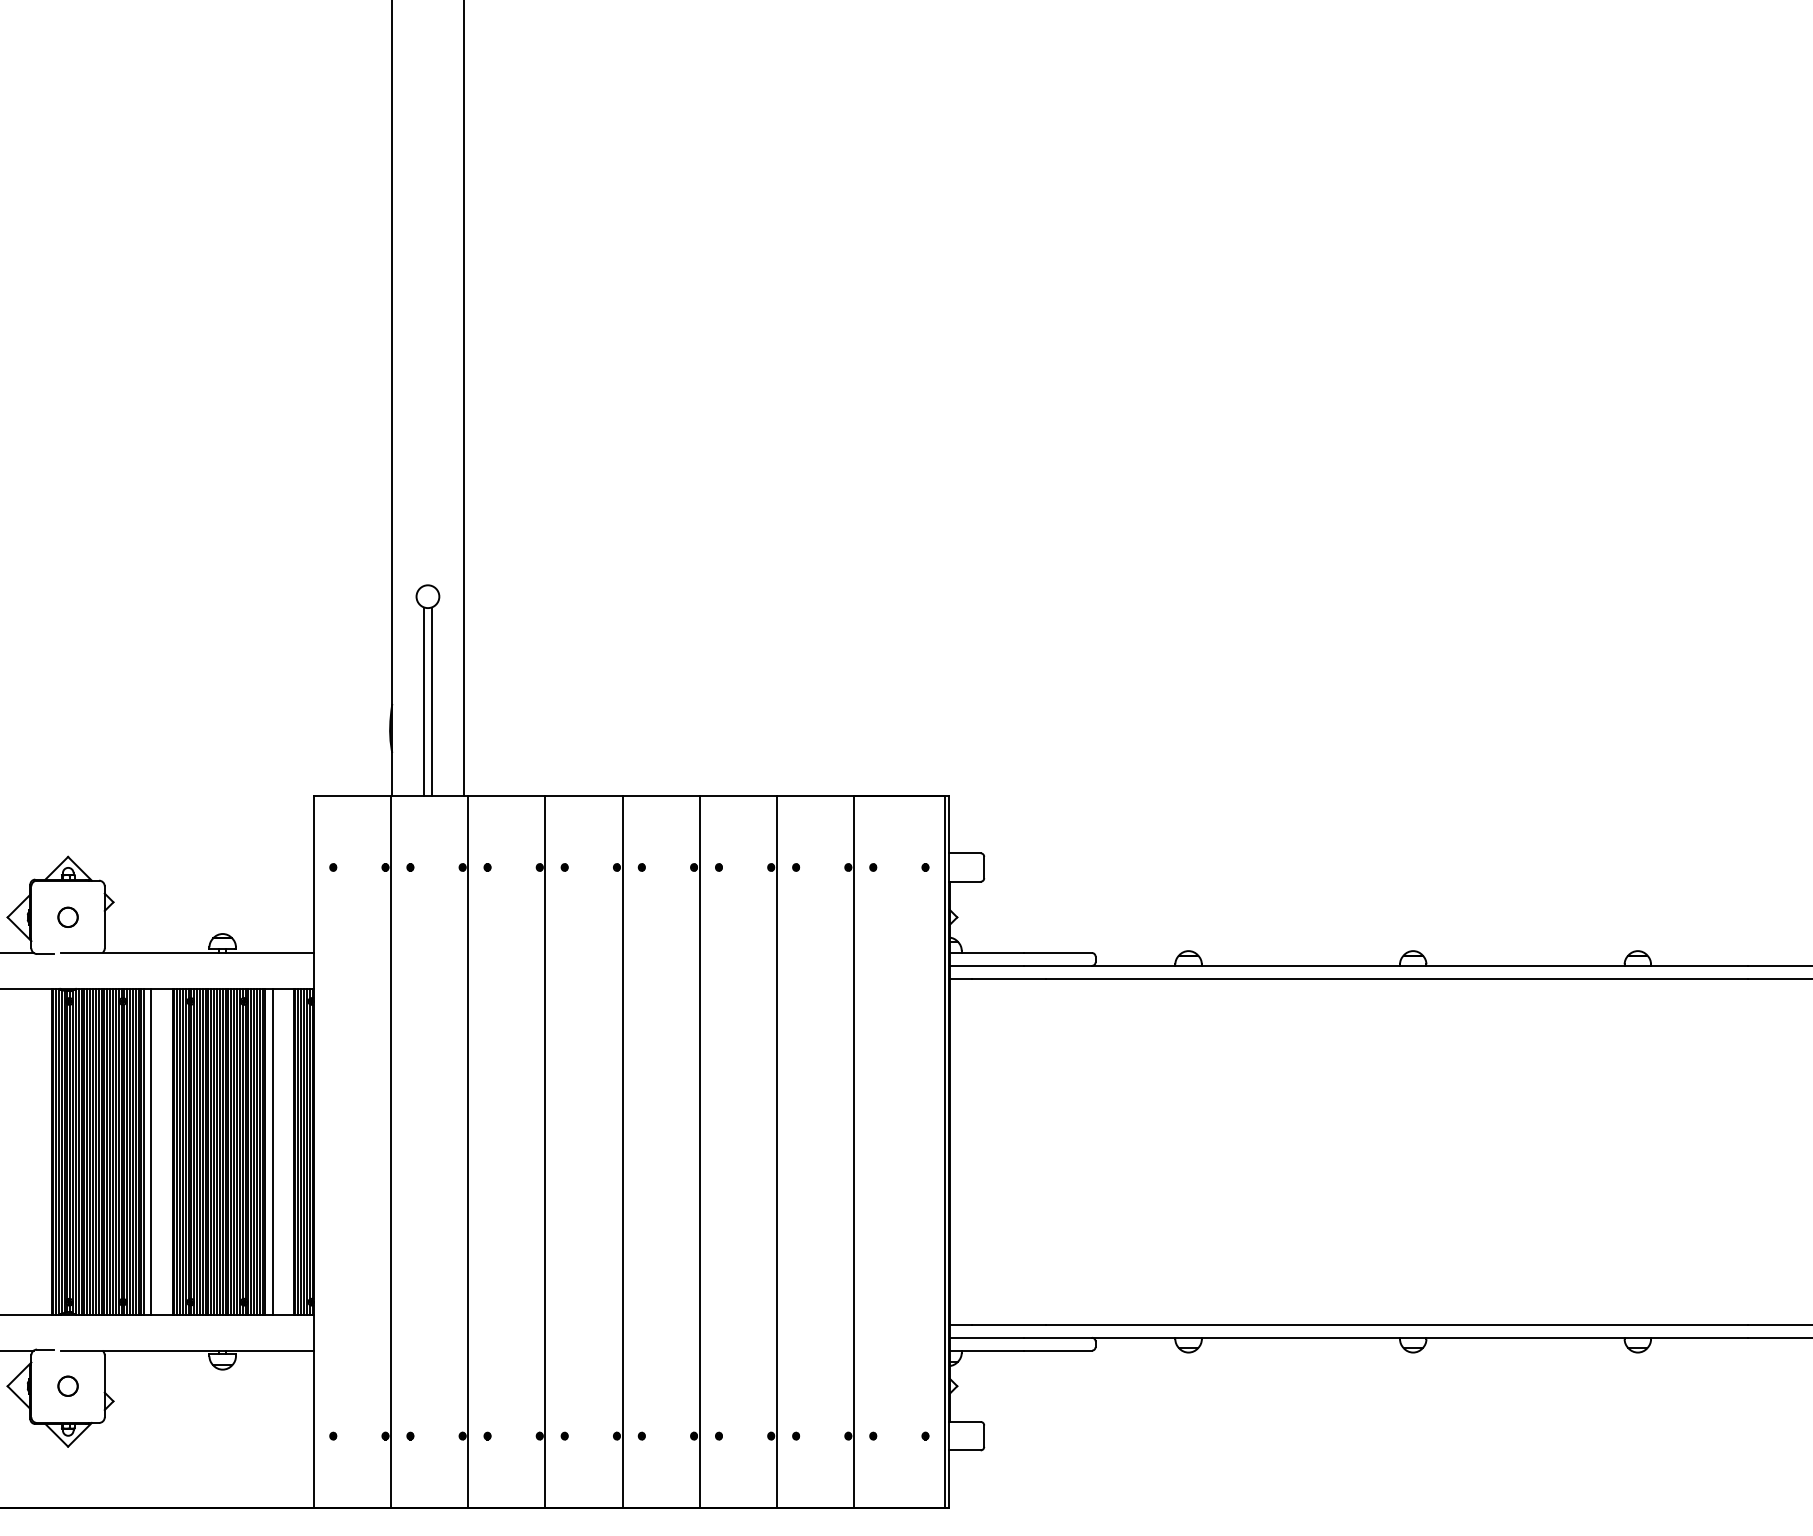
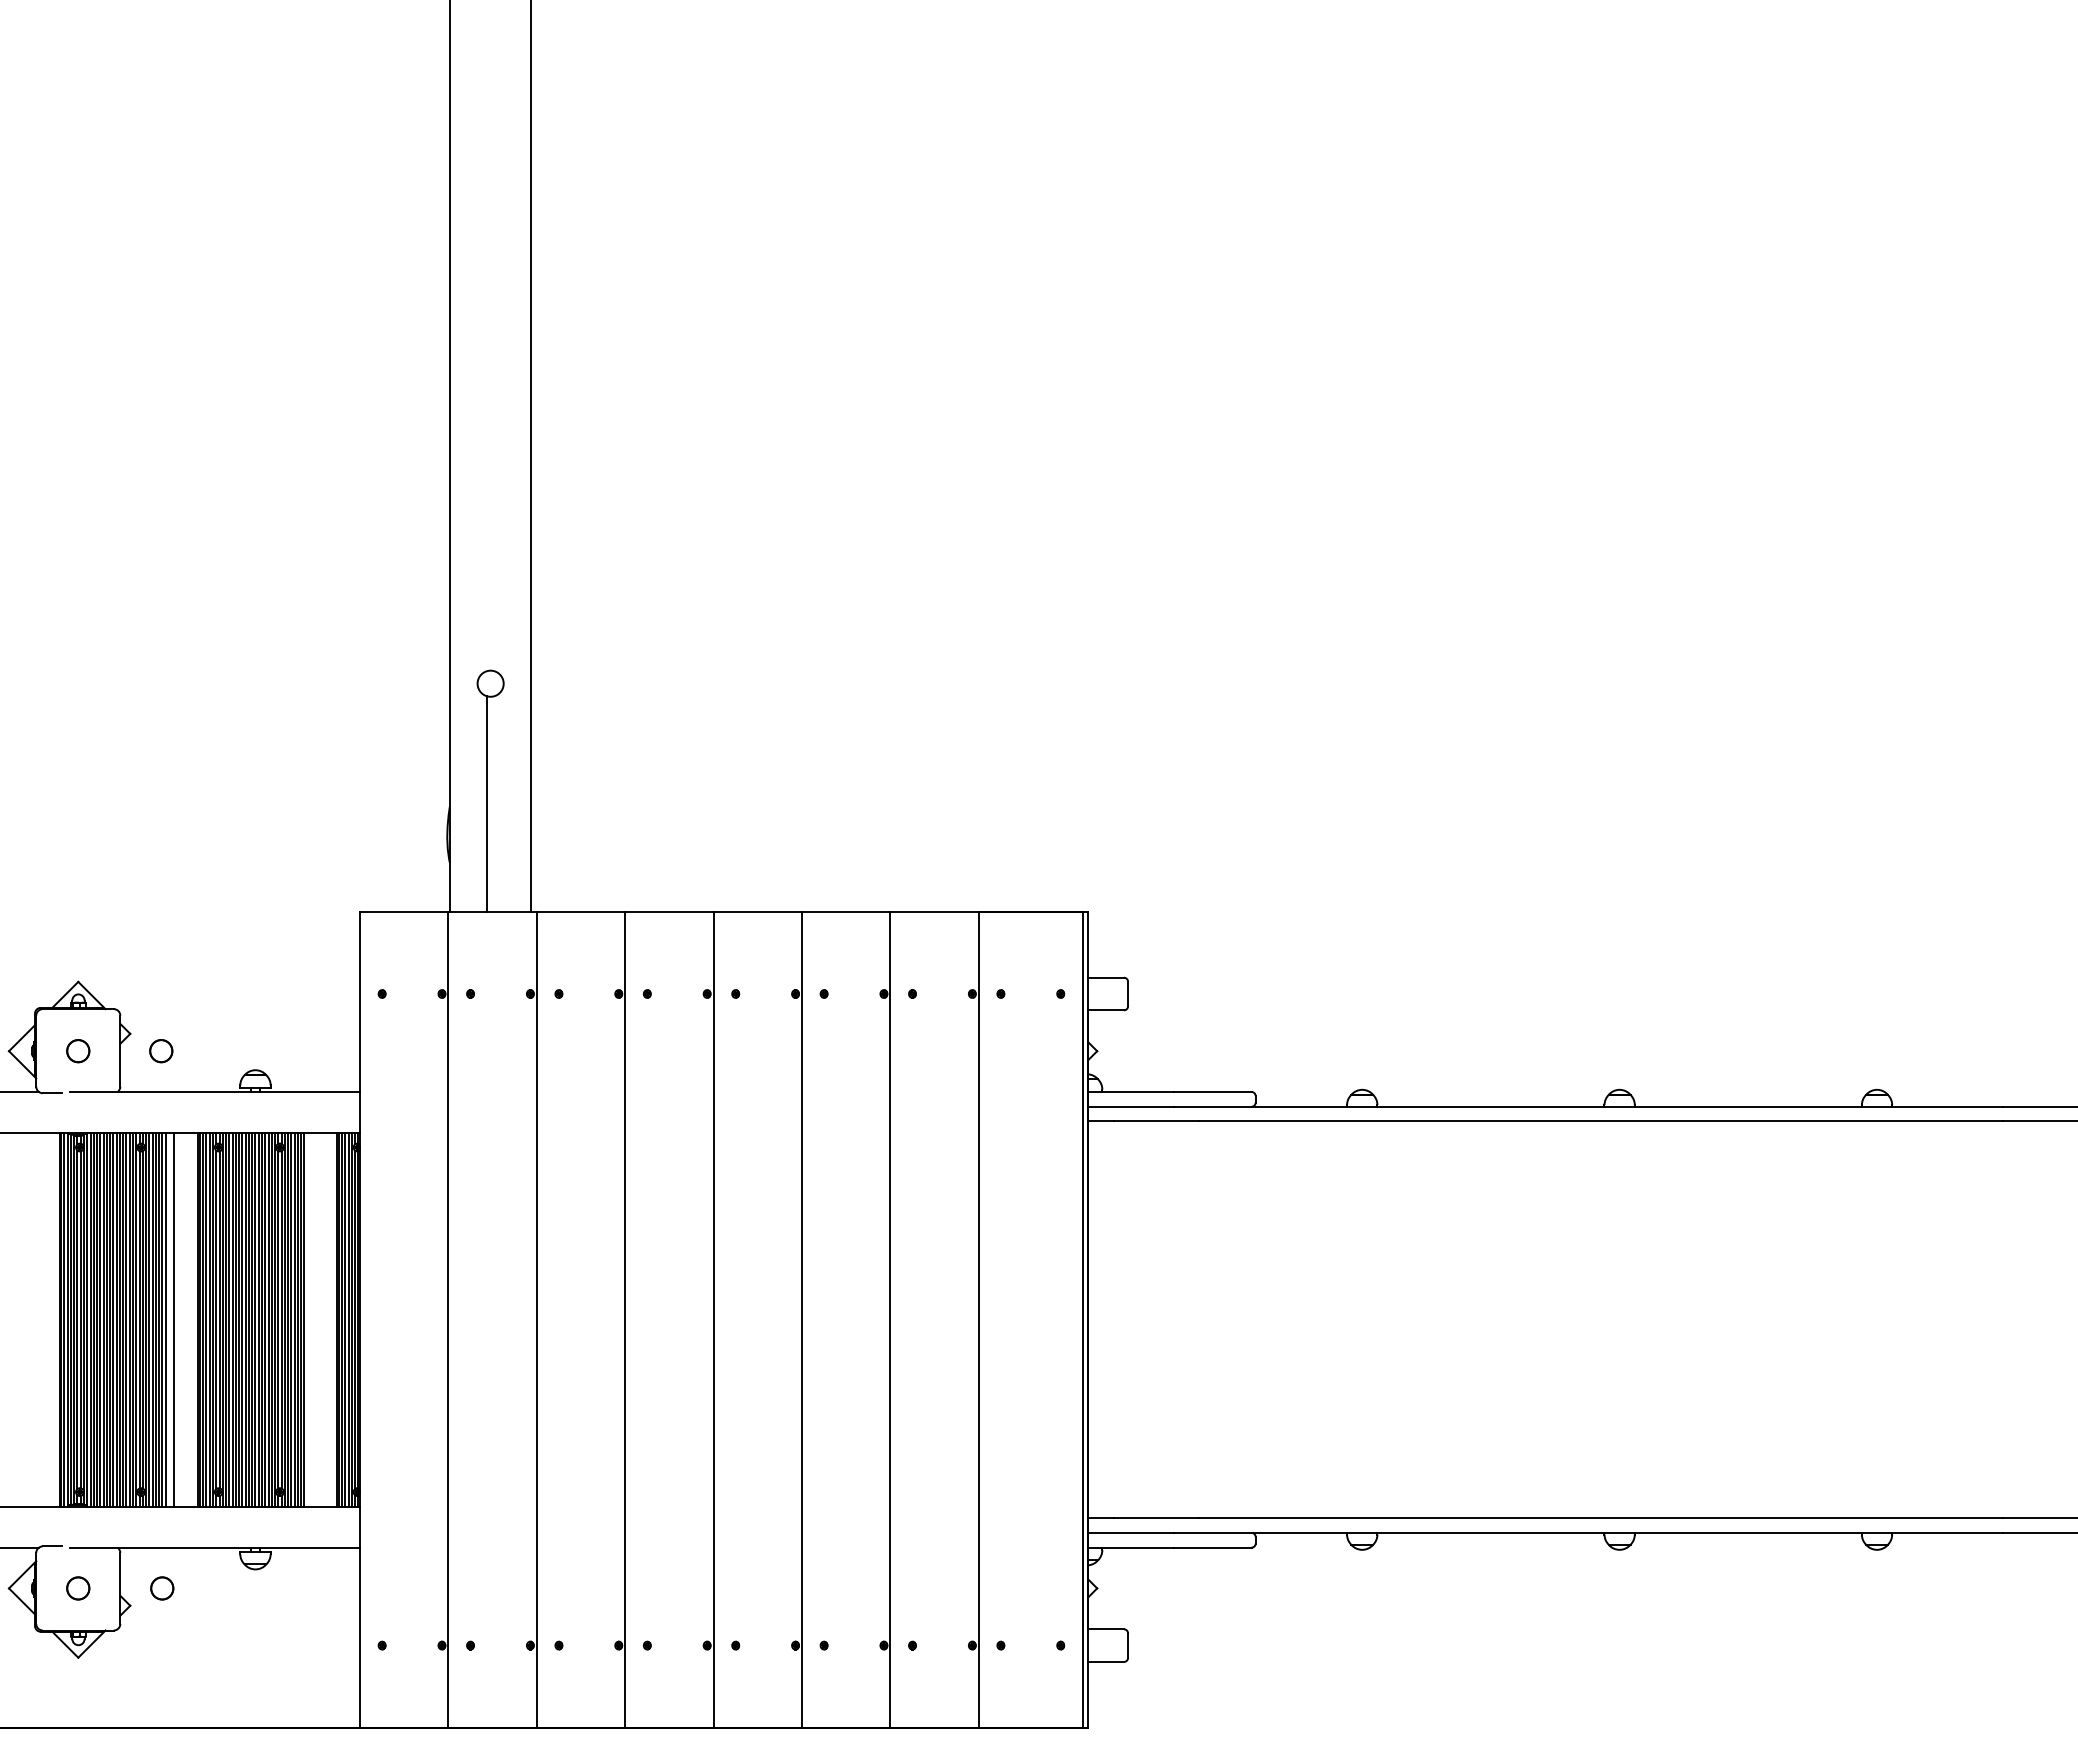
line: (431, 701) -> (494, 803), removed
circle: (140, 917) -> (161, 1051), added
line: (272, 1151) -> (312, 1319), removed
circle: (141, 1386) -> (162, 1588), added

